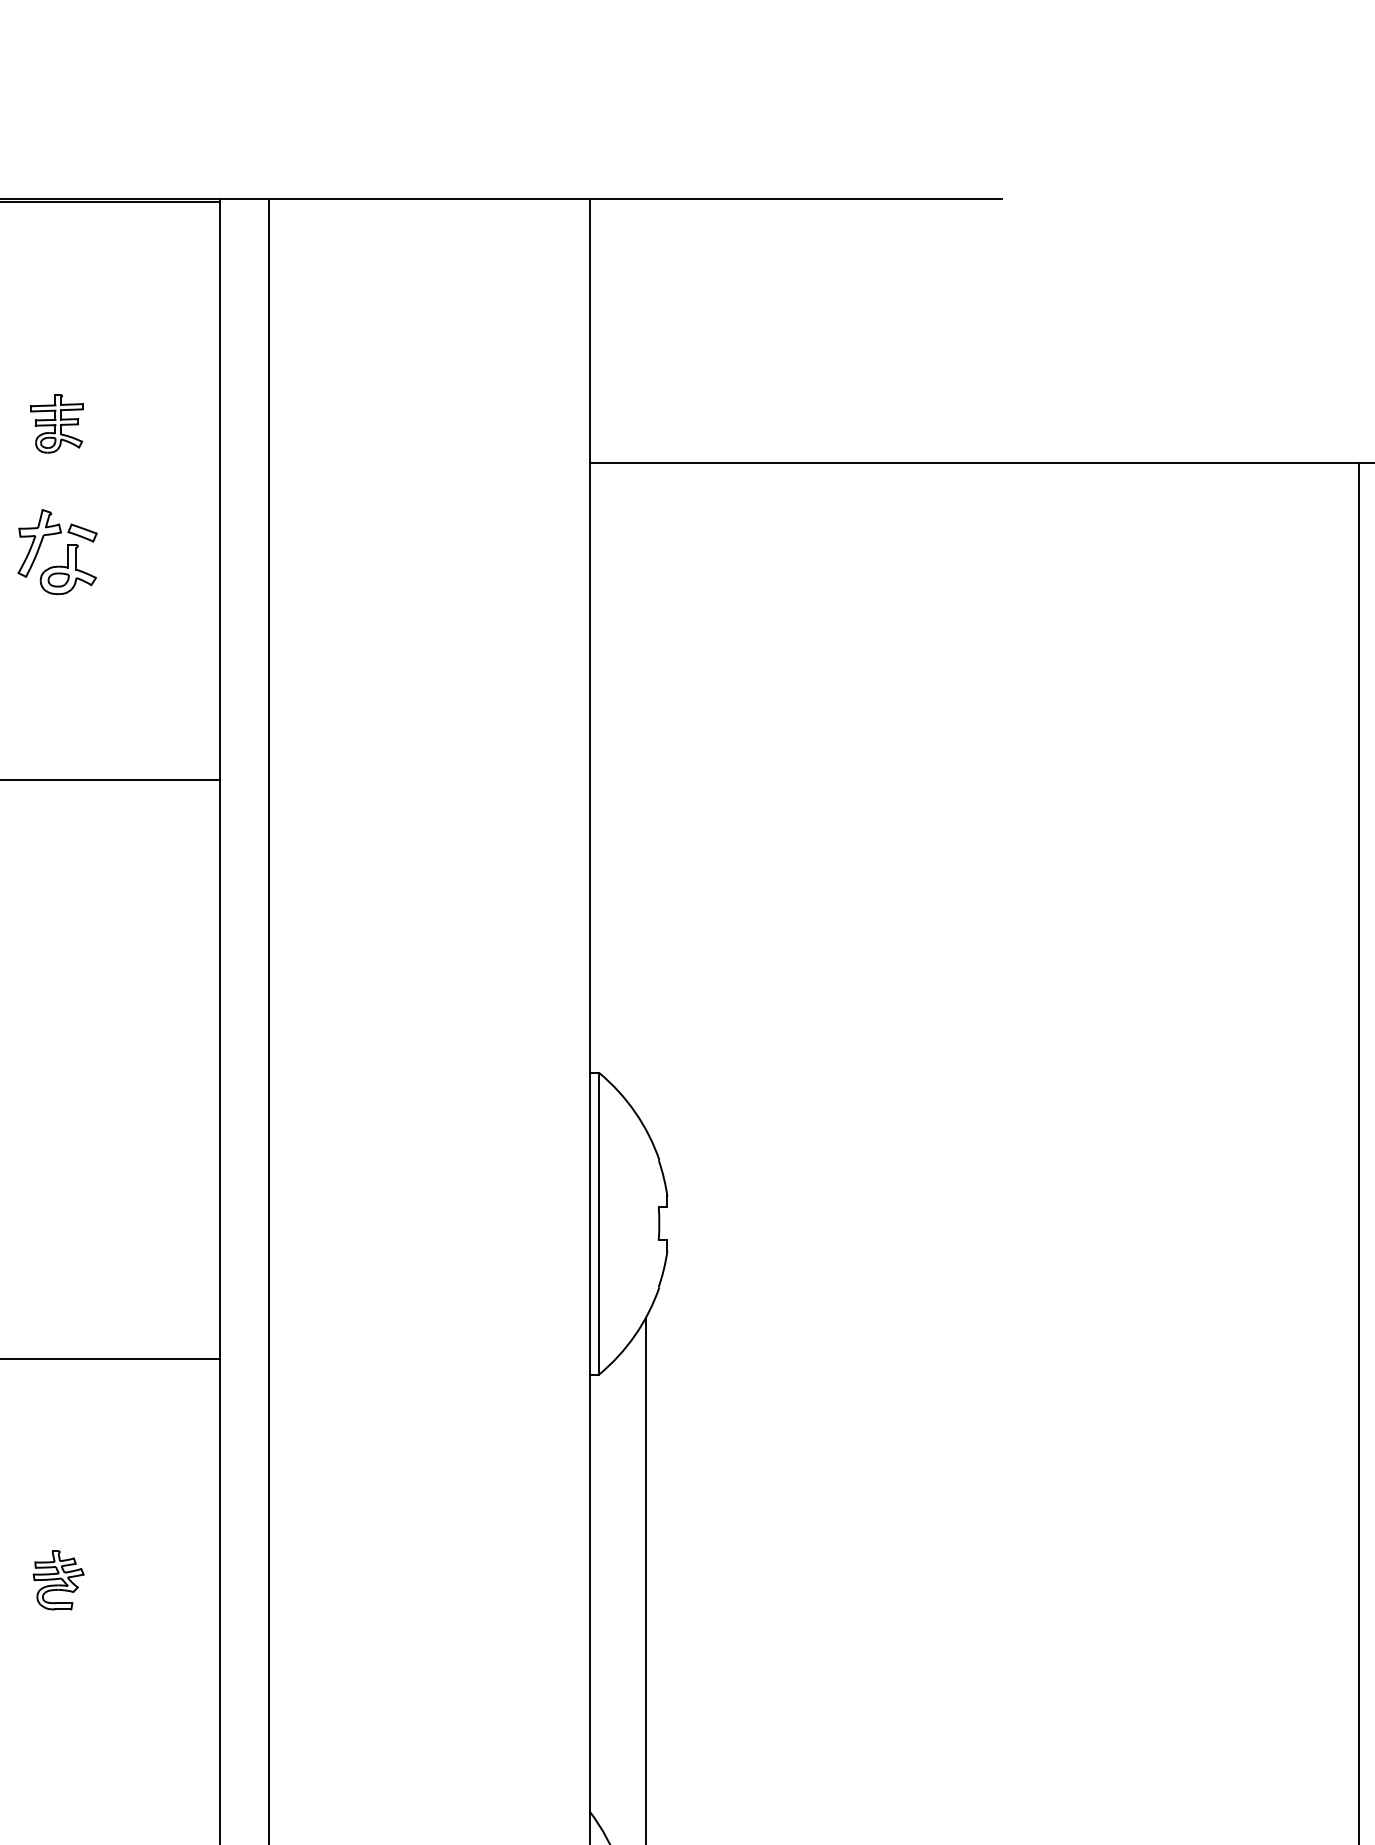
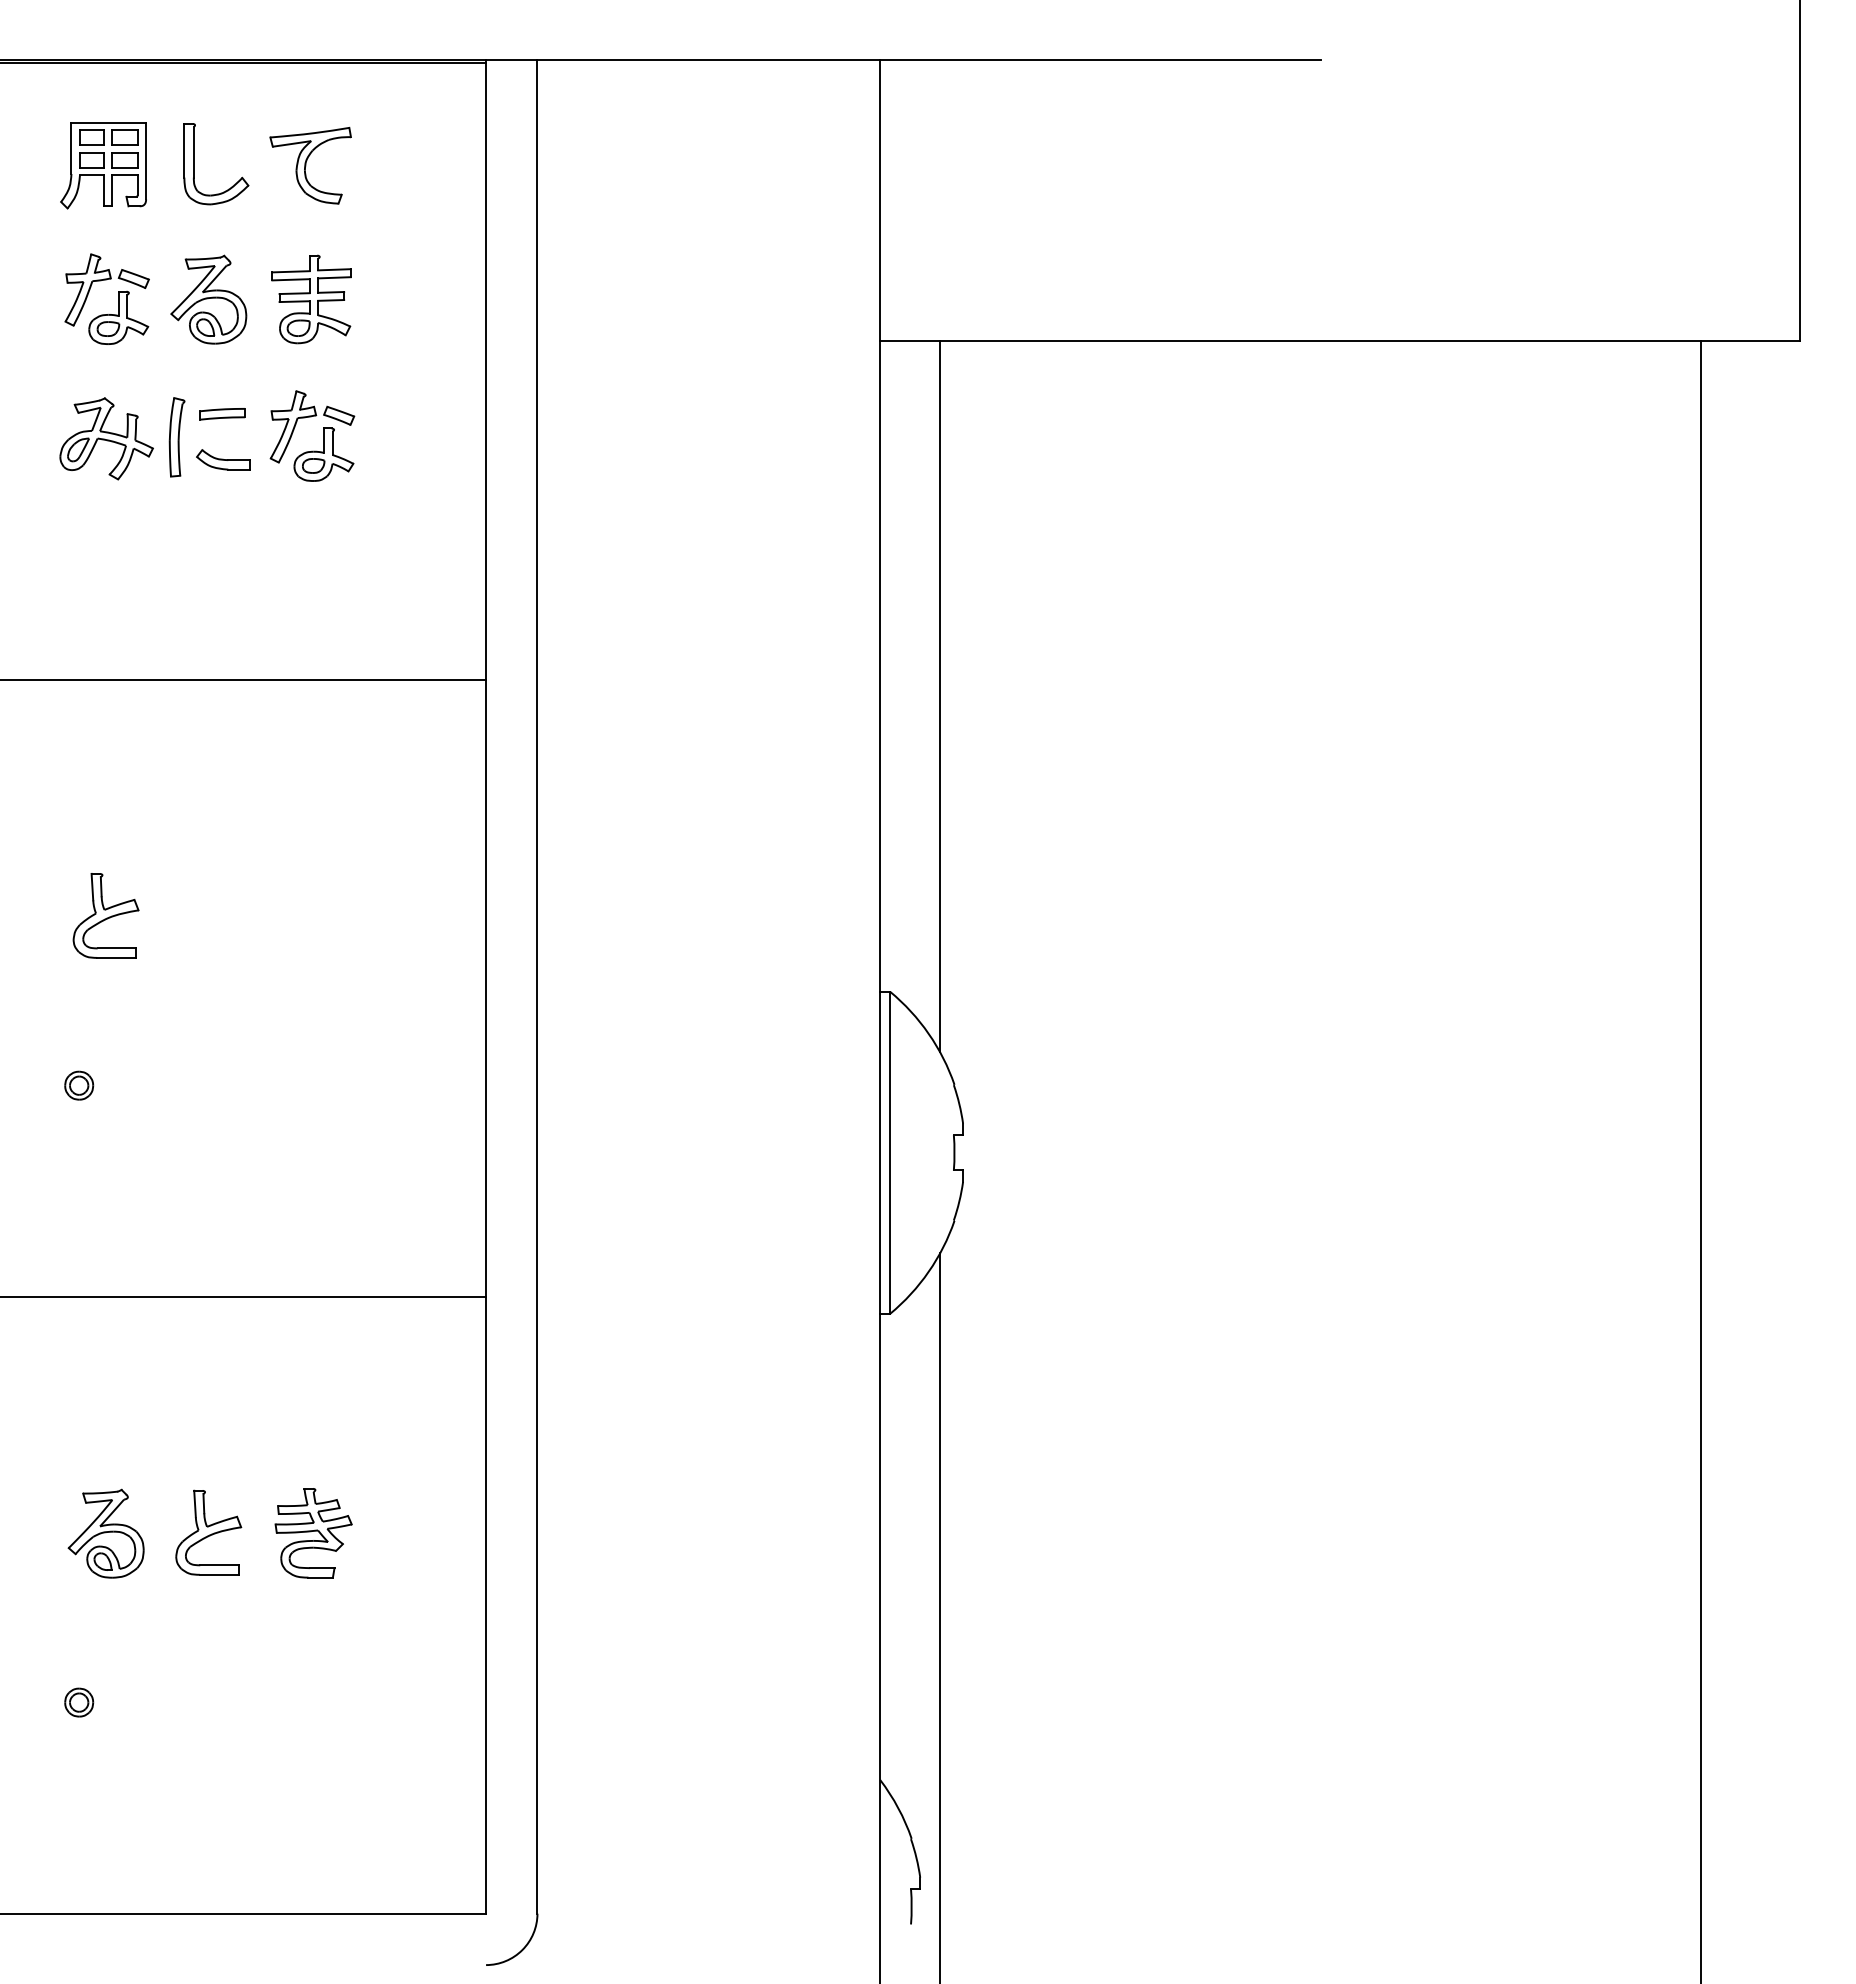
part: (55, 298) -> (310, 165), added
part: (56, 424) -> (311, 299), size x1.43
line: (646, 796) -> (940, 696), added
part: (58, 1580) -> (313, 1533), size x1.43

